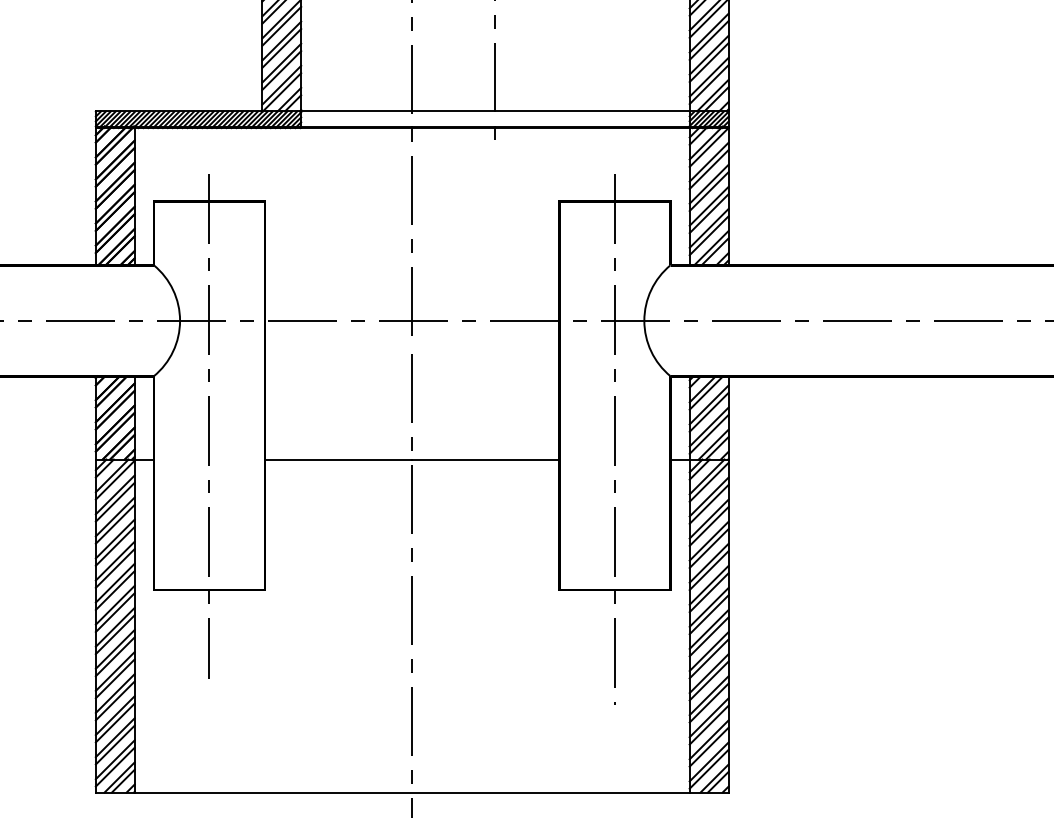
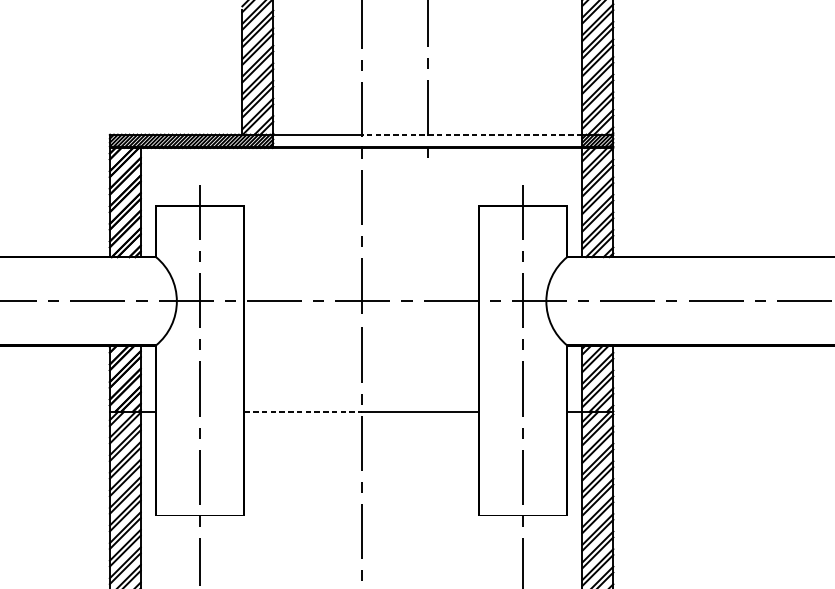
line: (550, 111) -> (471, 134), solid -> dashed
line: (338, 459) -> (302, 411), solid -> dashed

